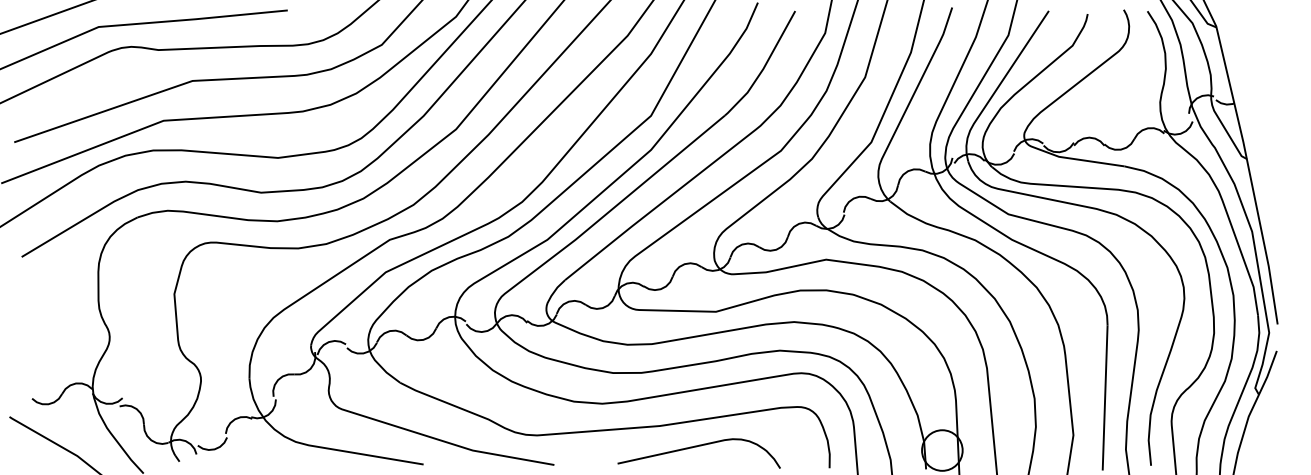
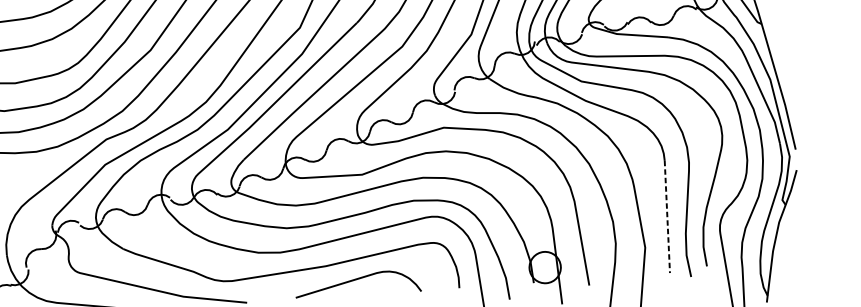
line: (1105, 397) -> (667, 216), solid -> dashed

